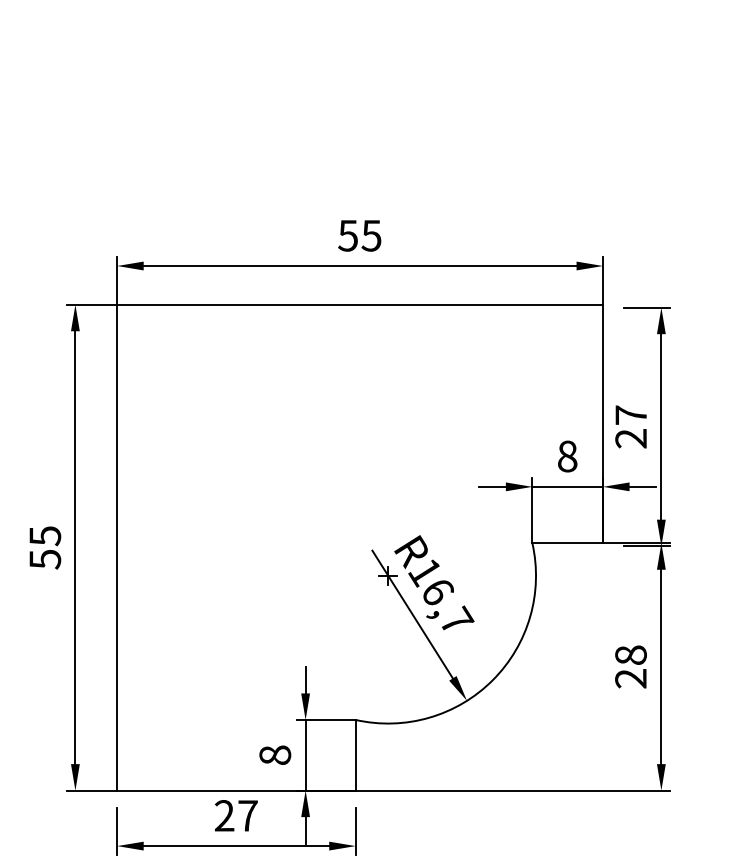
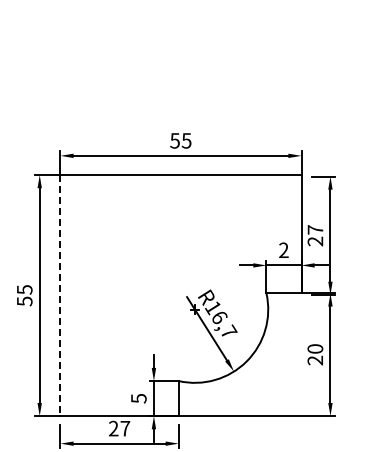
text: (566, 456) -> (283, 250), 8 -> 2
line: (117, 547) -> (60, 295), solid -> dashed
text: (631, 654) -> (315, 348), 28 -> 20
text: (274, 755) -> (138, 398), 8 -> 5

